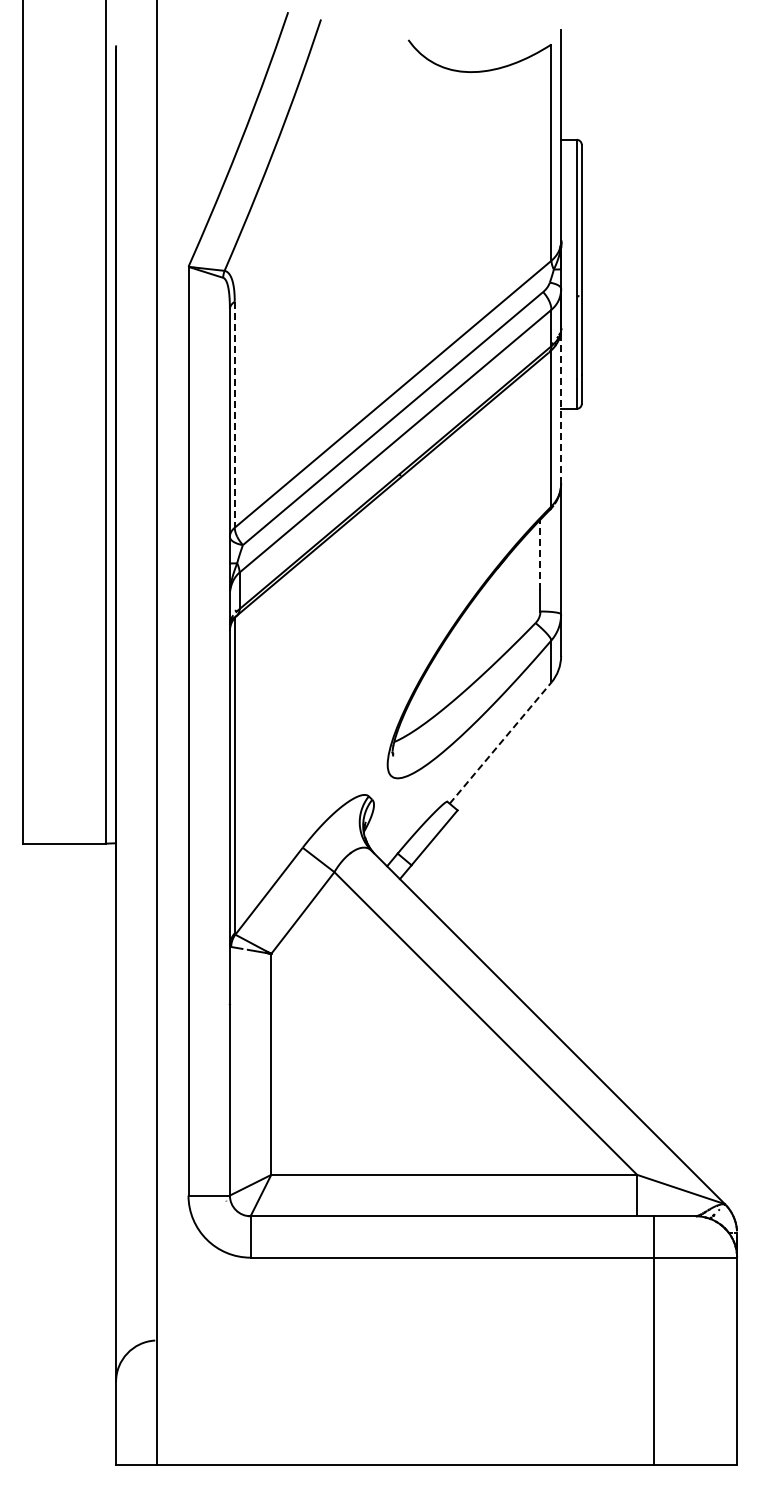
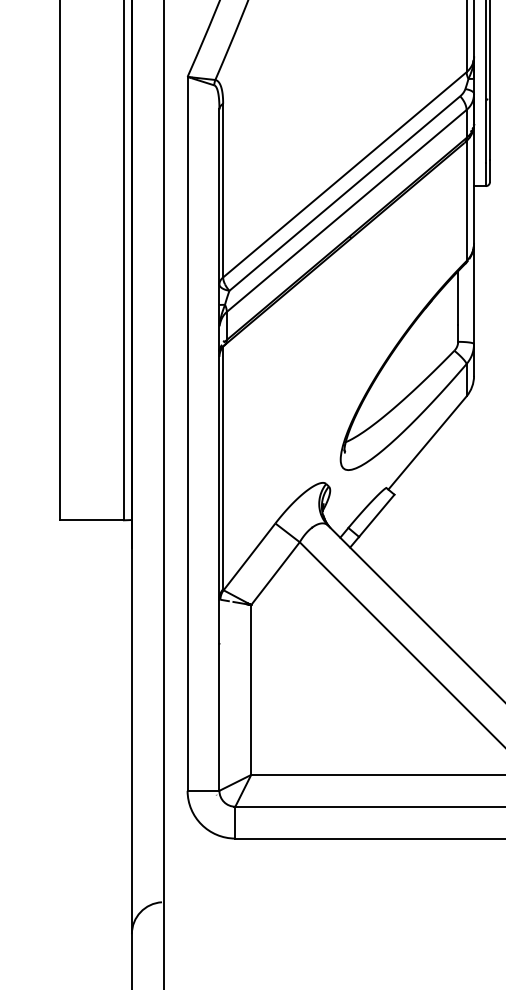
line: (561, 406) -> (474, 184), dashed -> solid
line: (234, 414) -> (222, 190), dashed -> solid
line: (540, 554) -> (458, 298), dashed -> solid
line: (500, 742) -> (427, 442), dashed -> solid

